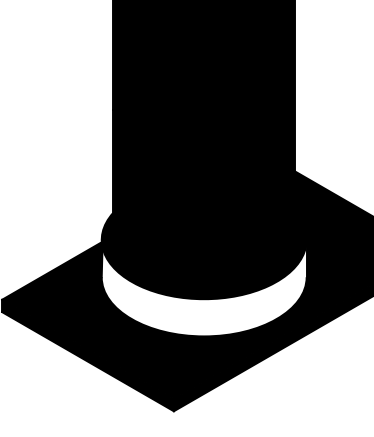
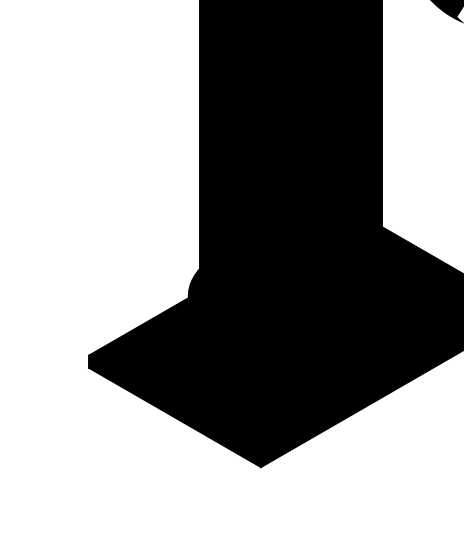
fill: (203, 287) -> (290, 343), added

